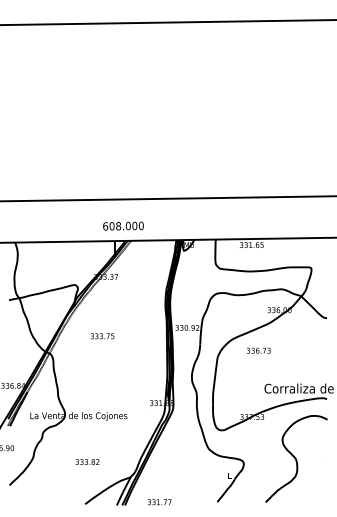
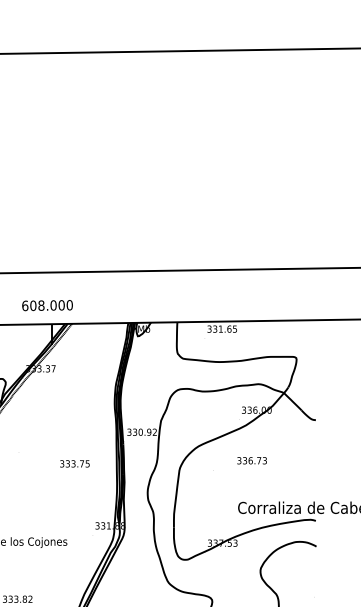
text: (123, 225) -> (47, 304), moved
text: (102, 336) -> (74, 464), moved
text: (258, 350) -> (251, 460), moved

